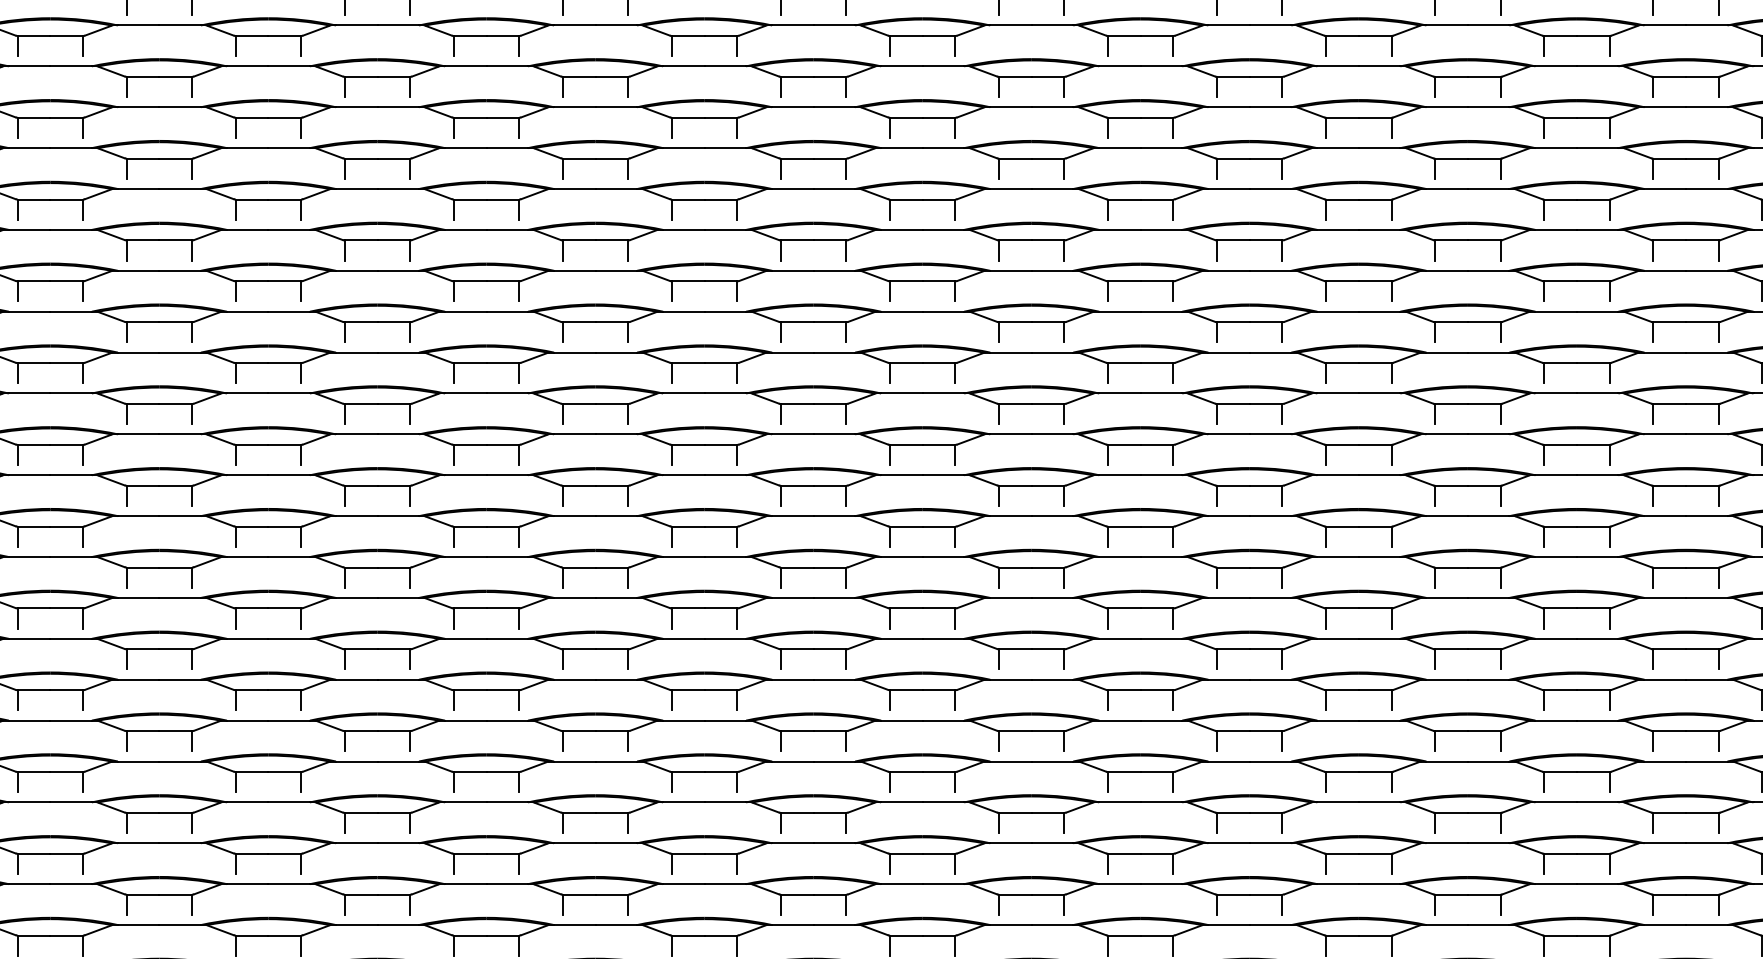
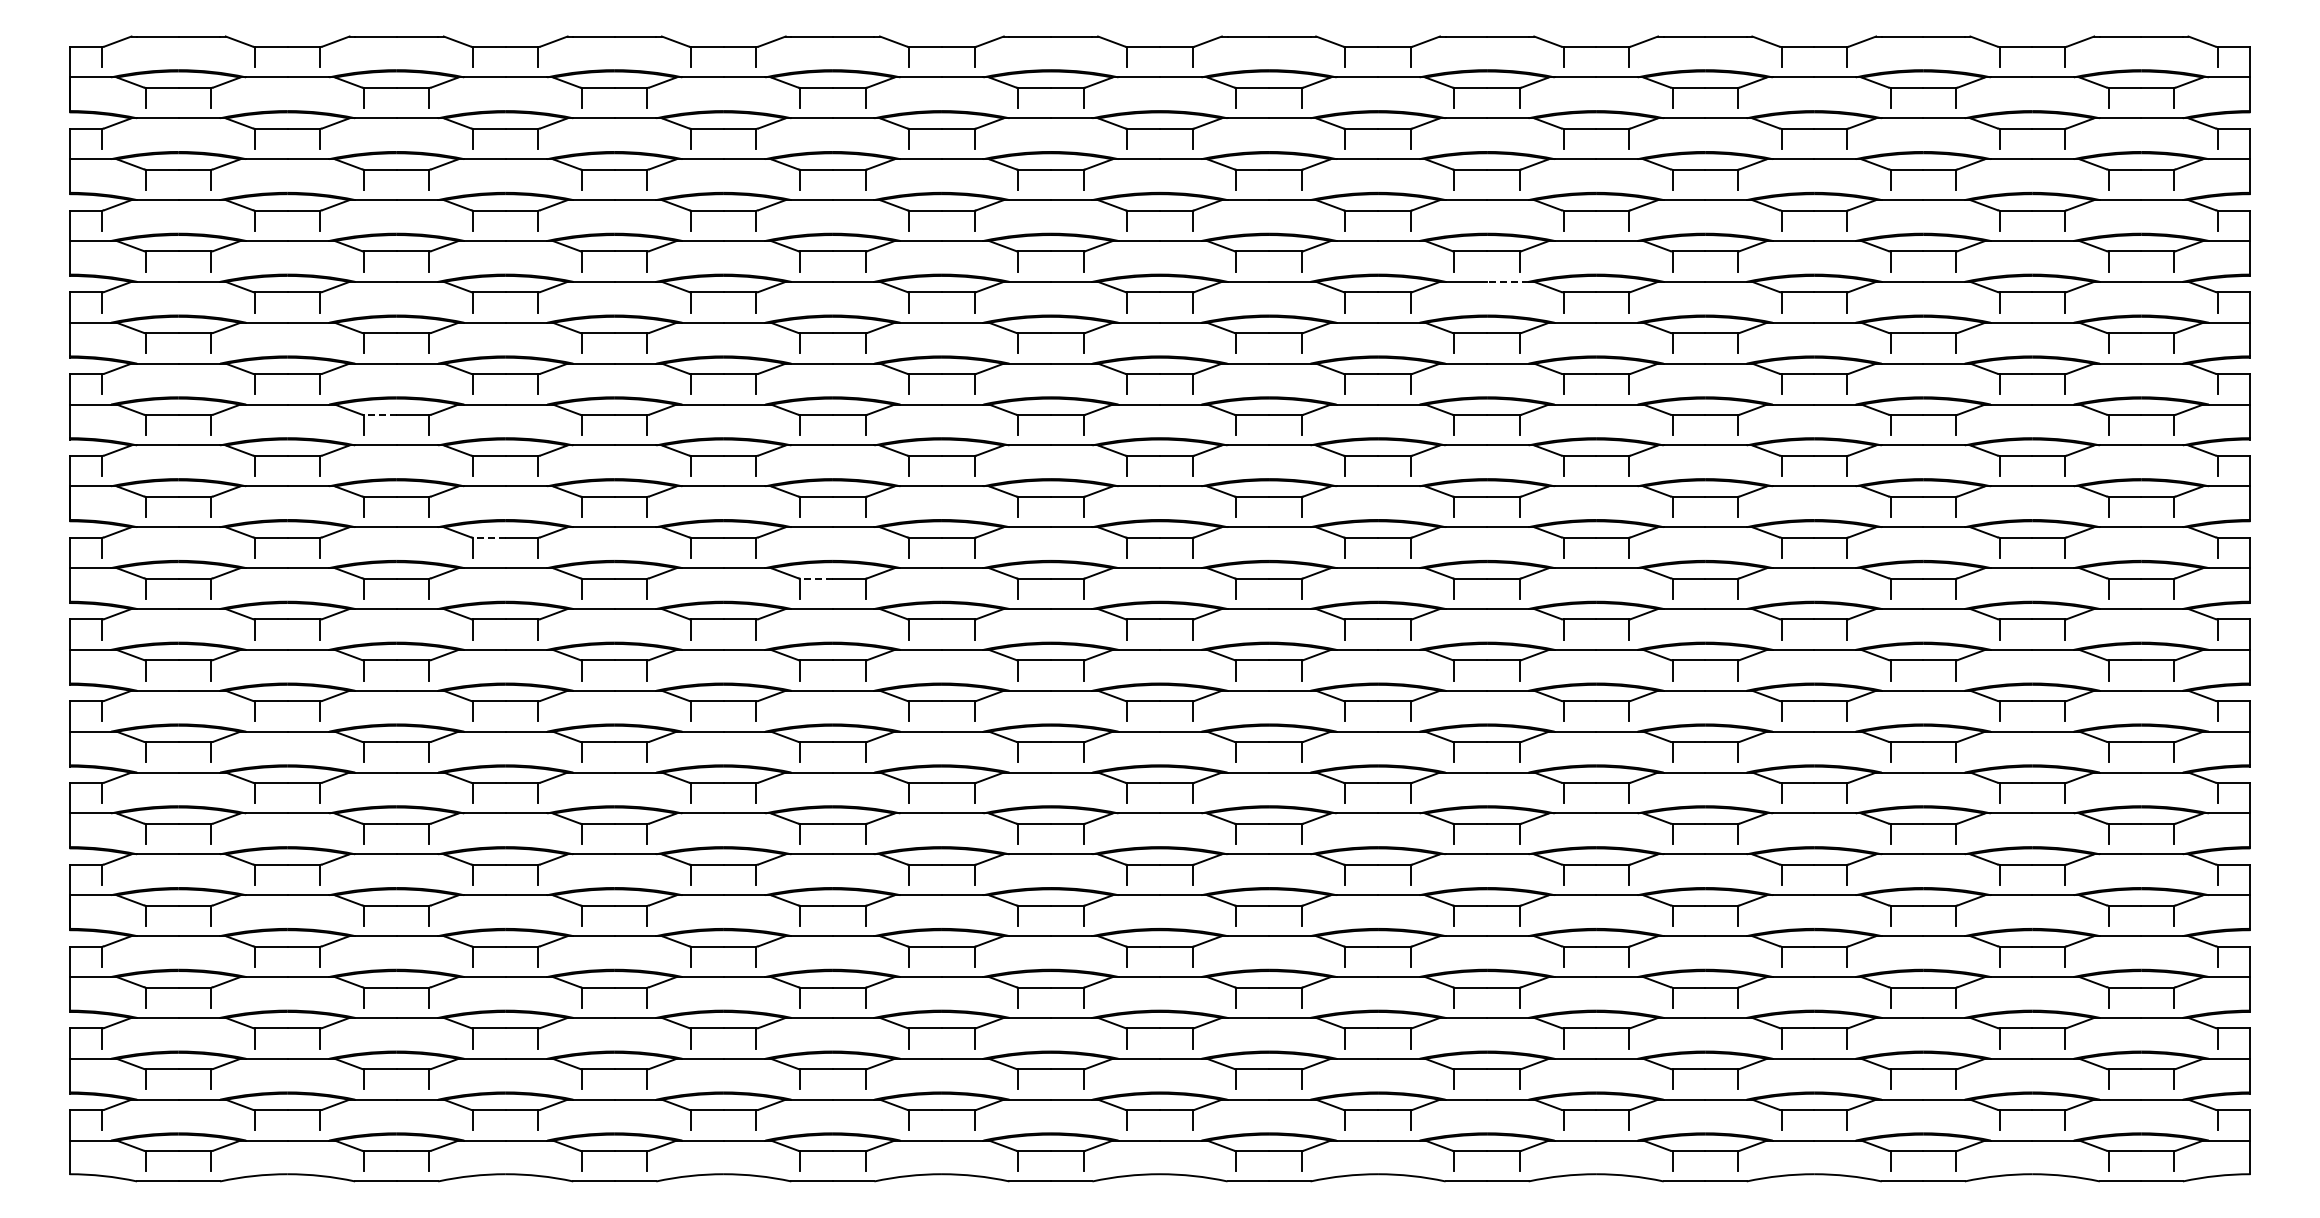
line: (1161, 147) -> (1507, 281), solid -> dashed
line: (33, 281) -> (379, 415), solid -> dashed
line: (142, 403) -> (488, 537), solid -> dashed
line: (470, 444) -> (816, 578), solid -> dashed

